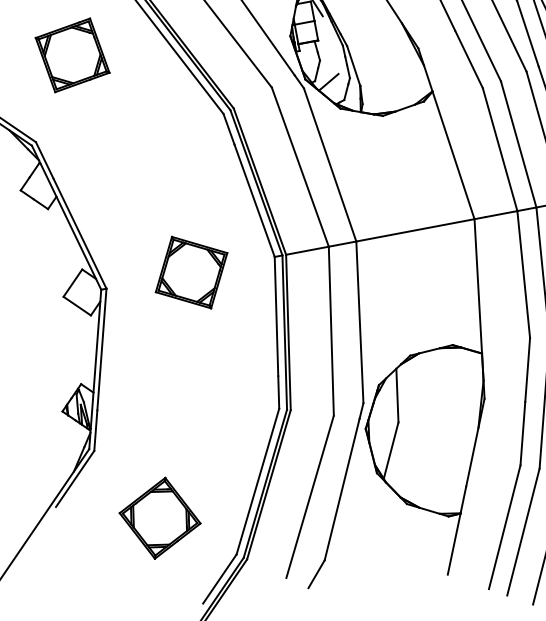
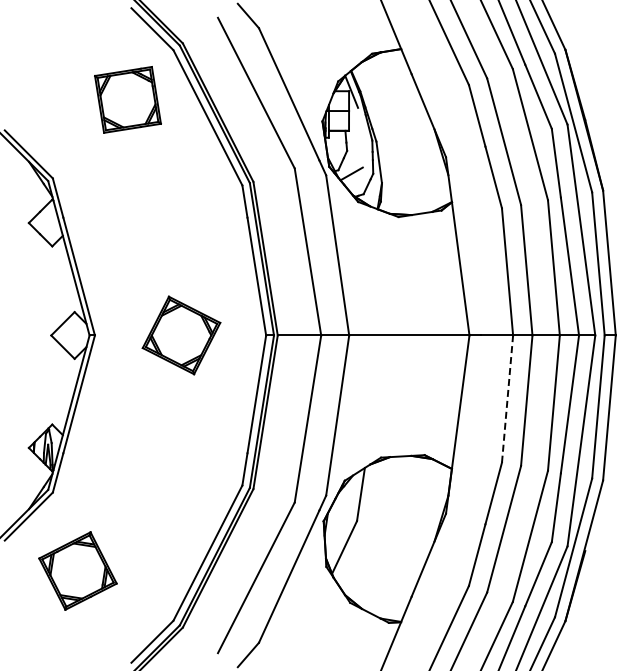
part: (72, 55) -> (127, 99), moved
line: (523, 275) -> (507, 399), solid -> dashed
part: (159, 517) -> (77, 570), moved

